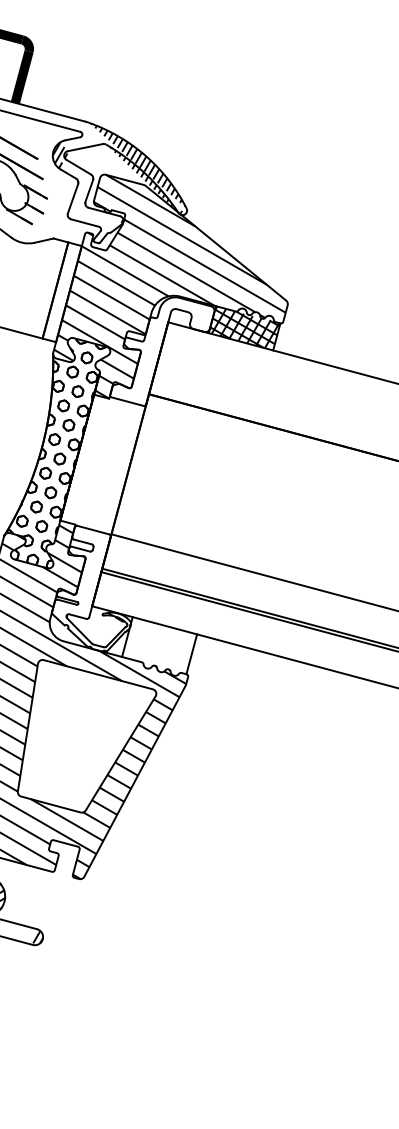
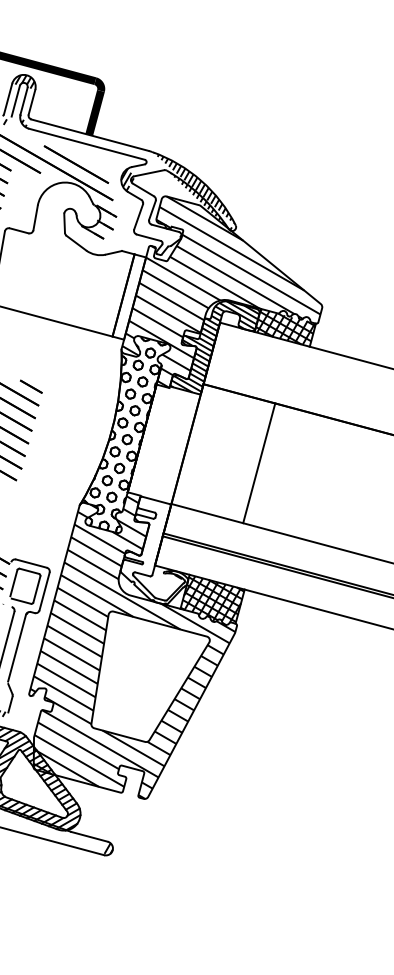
hatch: (161, 350) -> (214, 346), added
line: (214, 486) -> (259, 463), added
hatch: (159, 647) -> (212, 600), added

